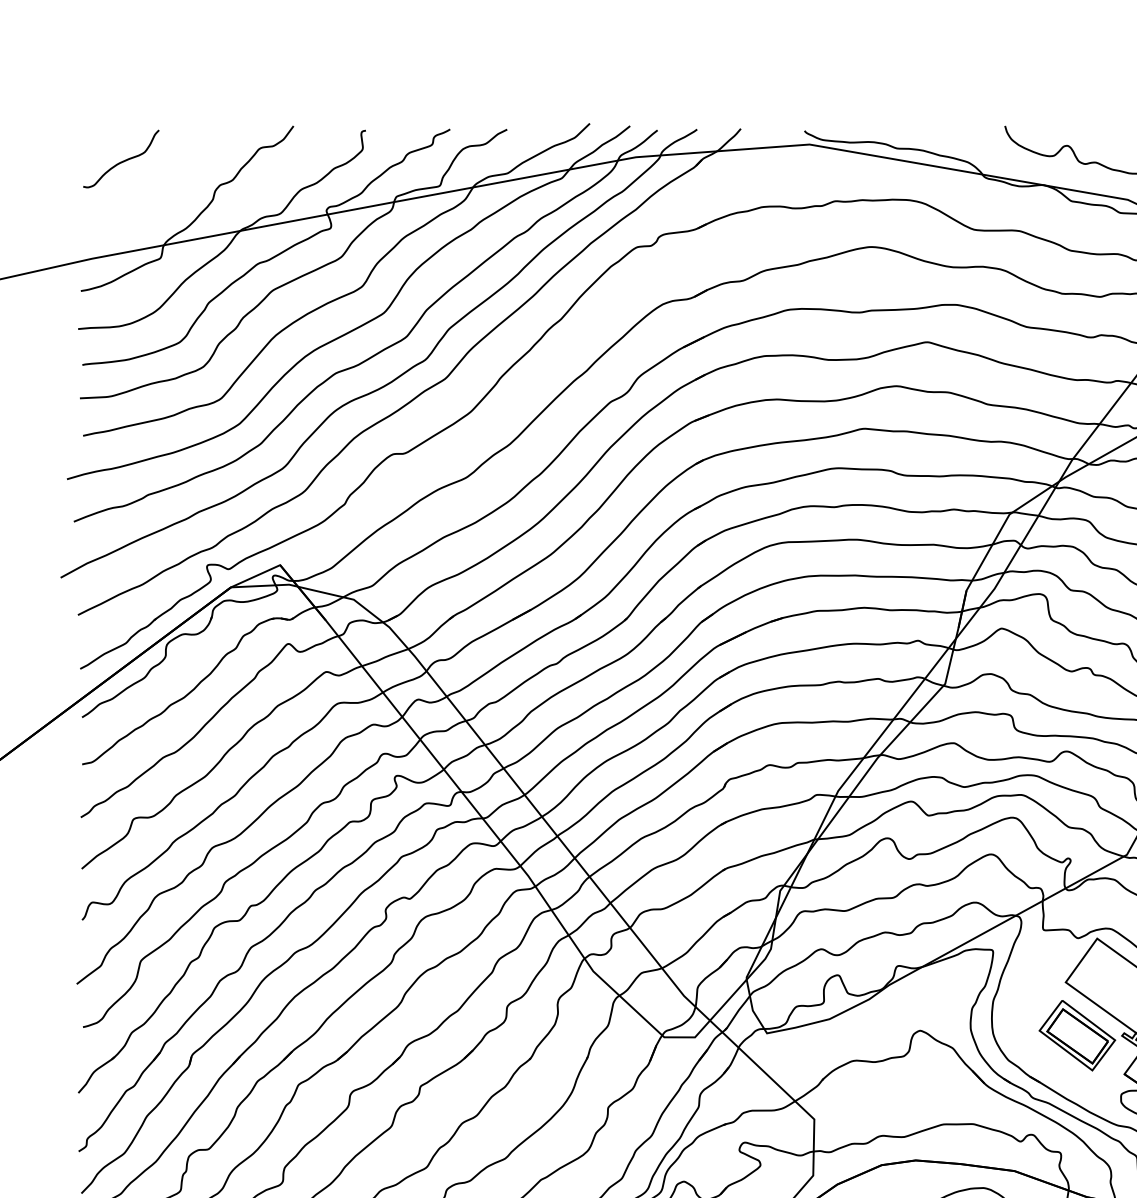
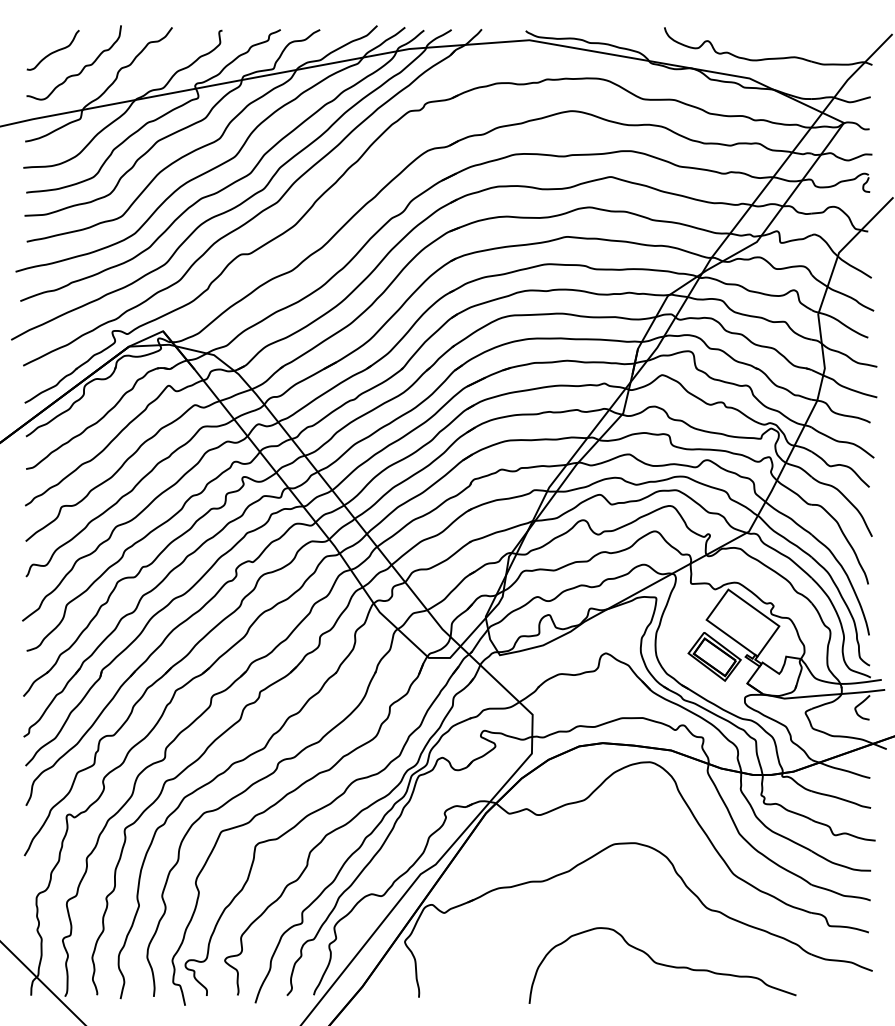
curve: (162, 186) -> (81, 69), added

